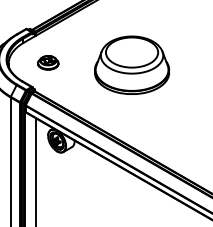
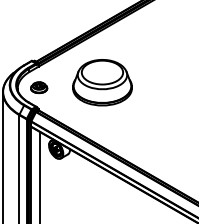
part: (48, 62) -> (39, 87), moved
part: (132, 65) -> (102, 82), moved

